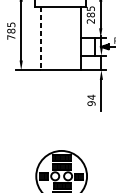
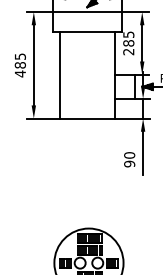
text: (11, 37) -> (20, 73), 785 -> 485
line: (40, 38) -> (60, 75), dashed -> solid
text: (91, 97) -> (129, 155), 94 -> 90

